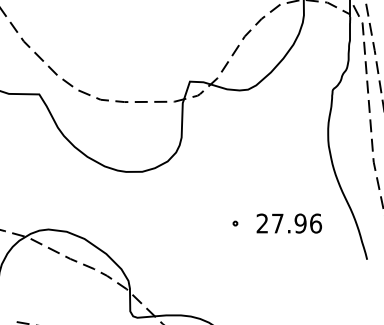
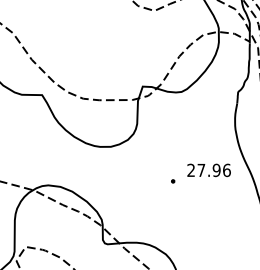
text: (288, 223) -> (208, 170), moved

